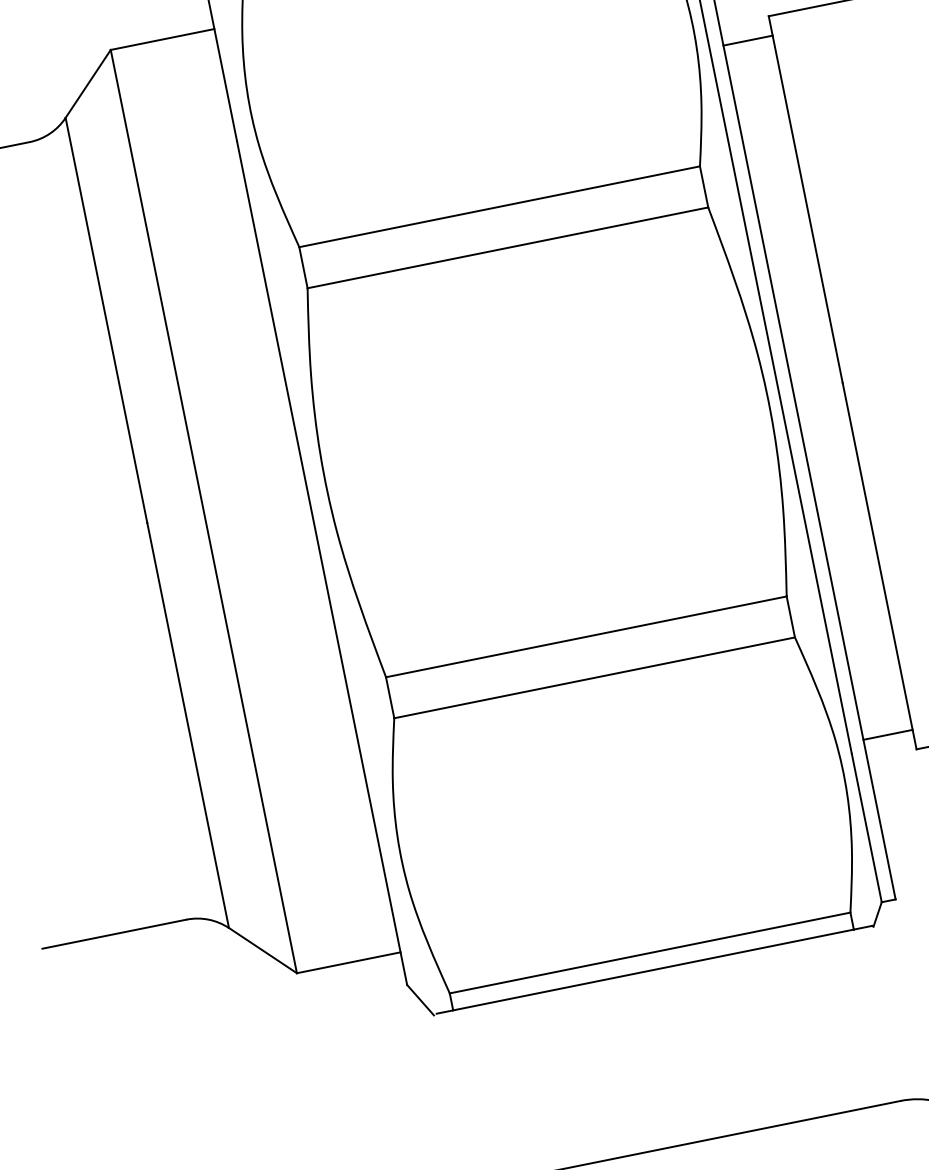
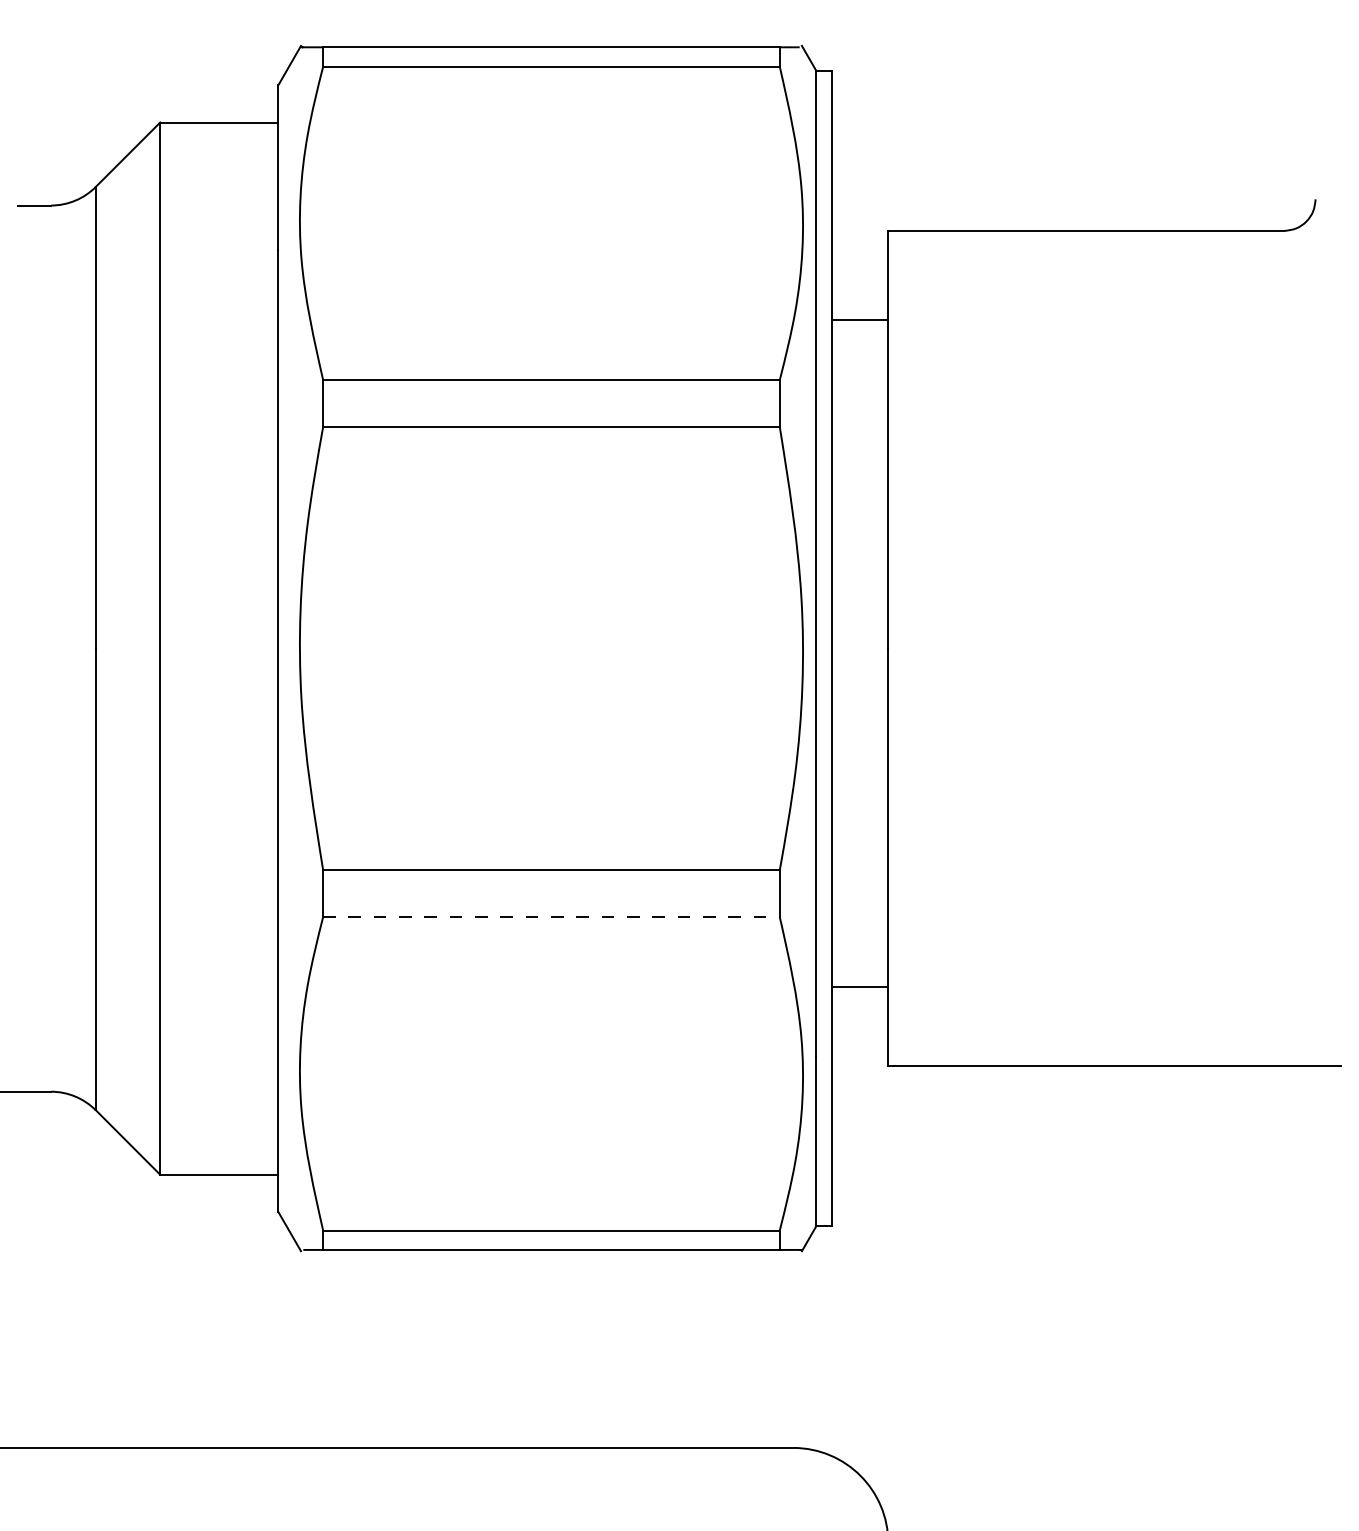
line: (748, 40) -> (860, 320), moved
line: (594, 678) -> (551, 917), solid -> dashed
line: (888, 735) -> (860, 987), moved

